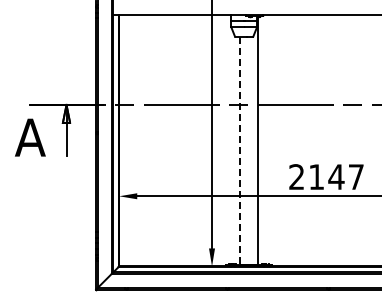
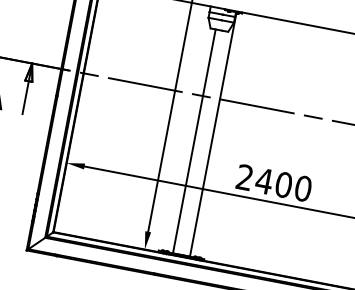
line: (240, 151) -> (194, 141), dashed -> solid
text: (336, 177) -> (283, 185), 2147 -> 2400

